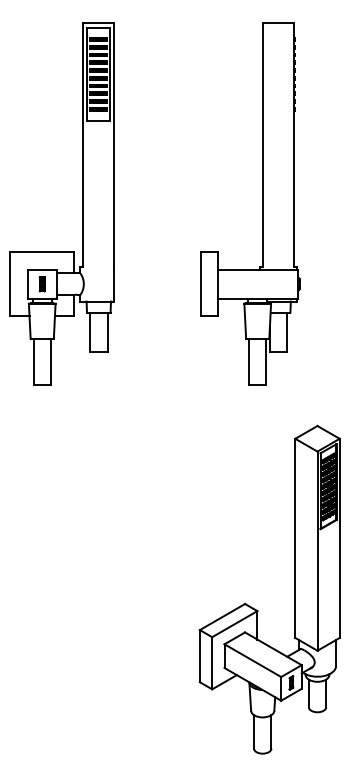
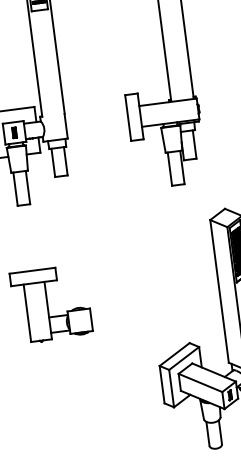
part: (61, 526) -> (50, 304), added

